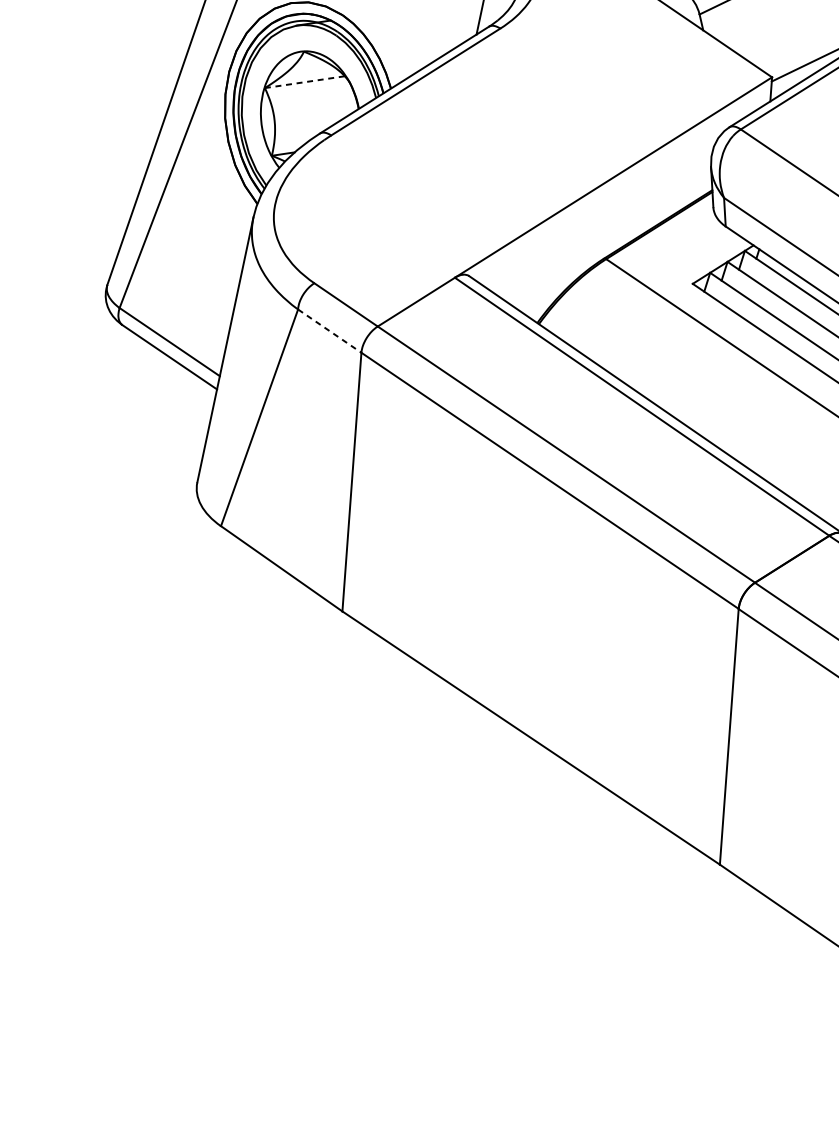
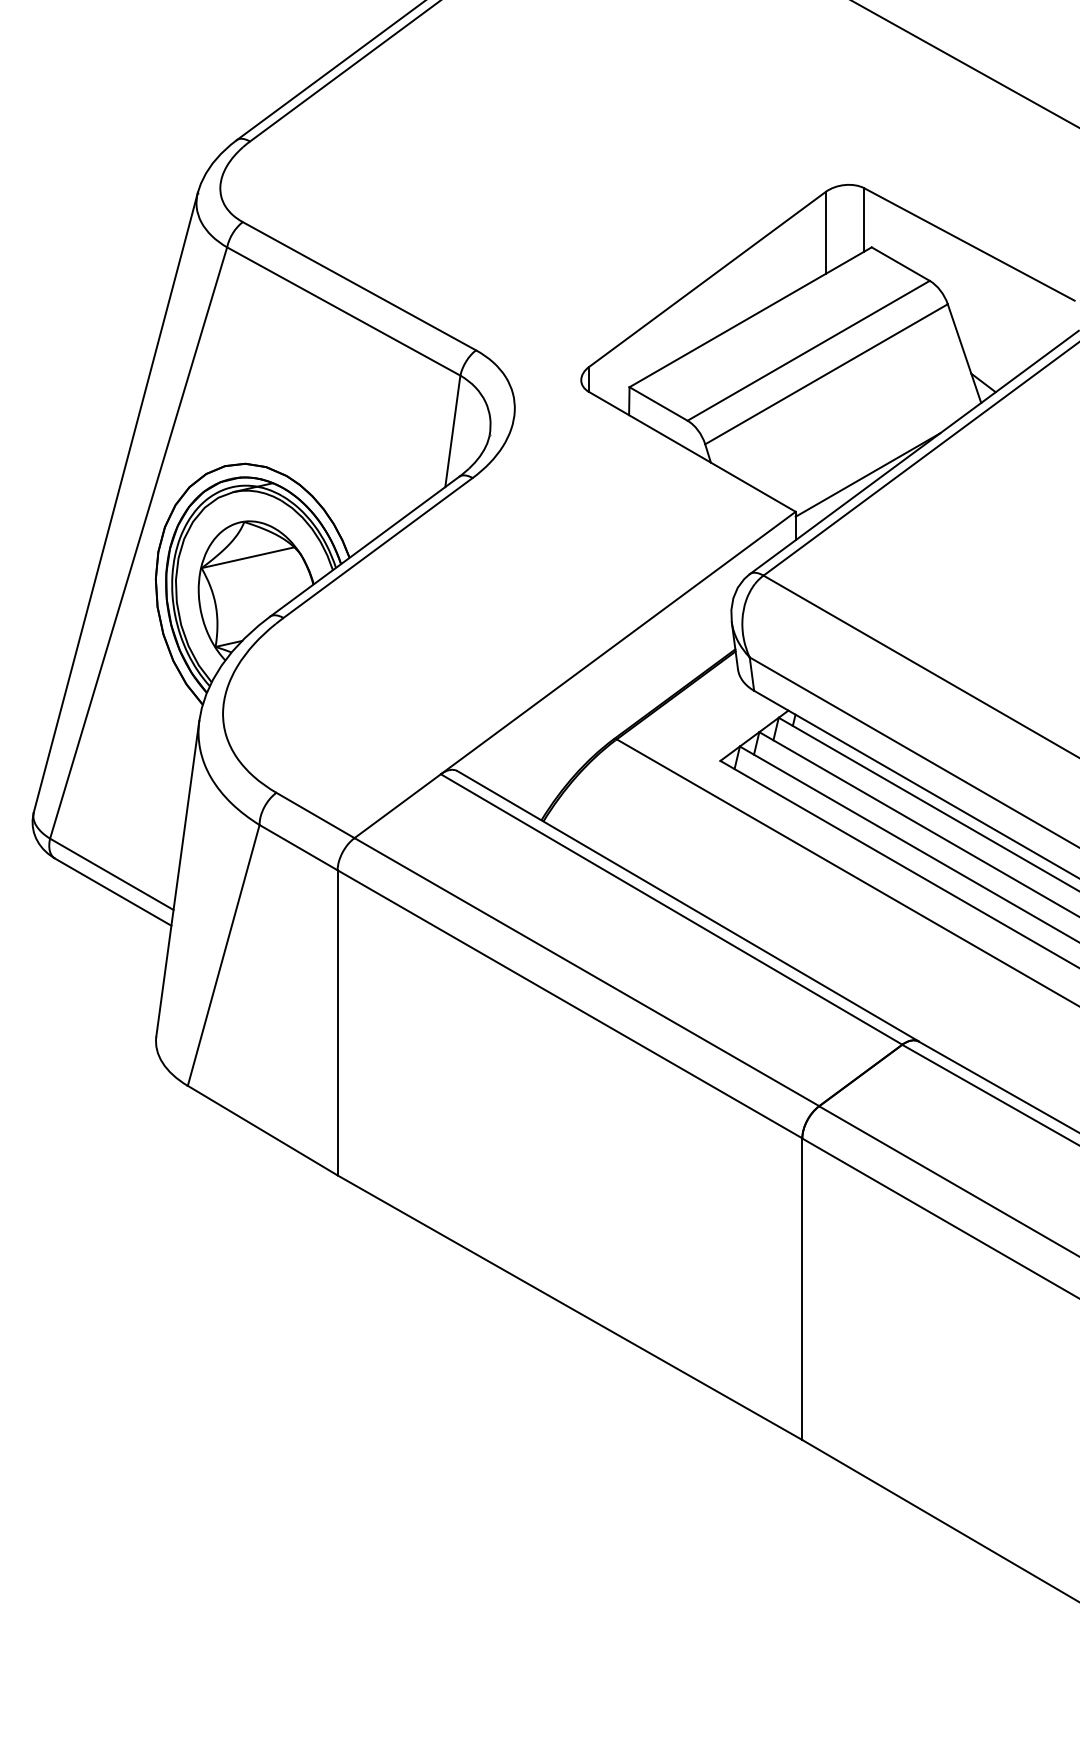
line: (305, 82) -> (248, 557), dashed -> solid
line: (330, 331) -> (299, 847), dashed -> solid

